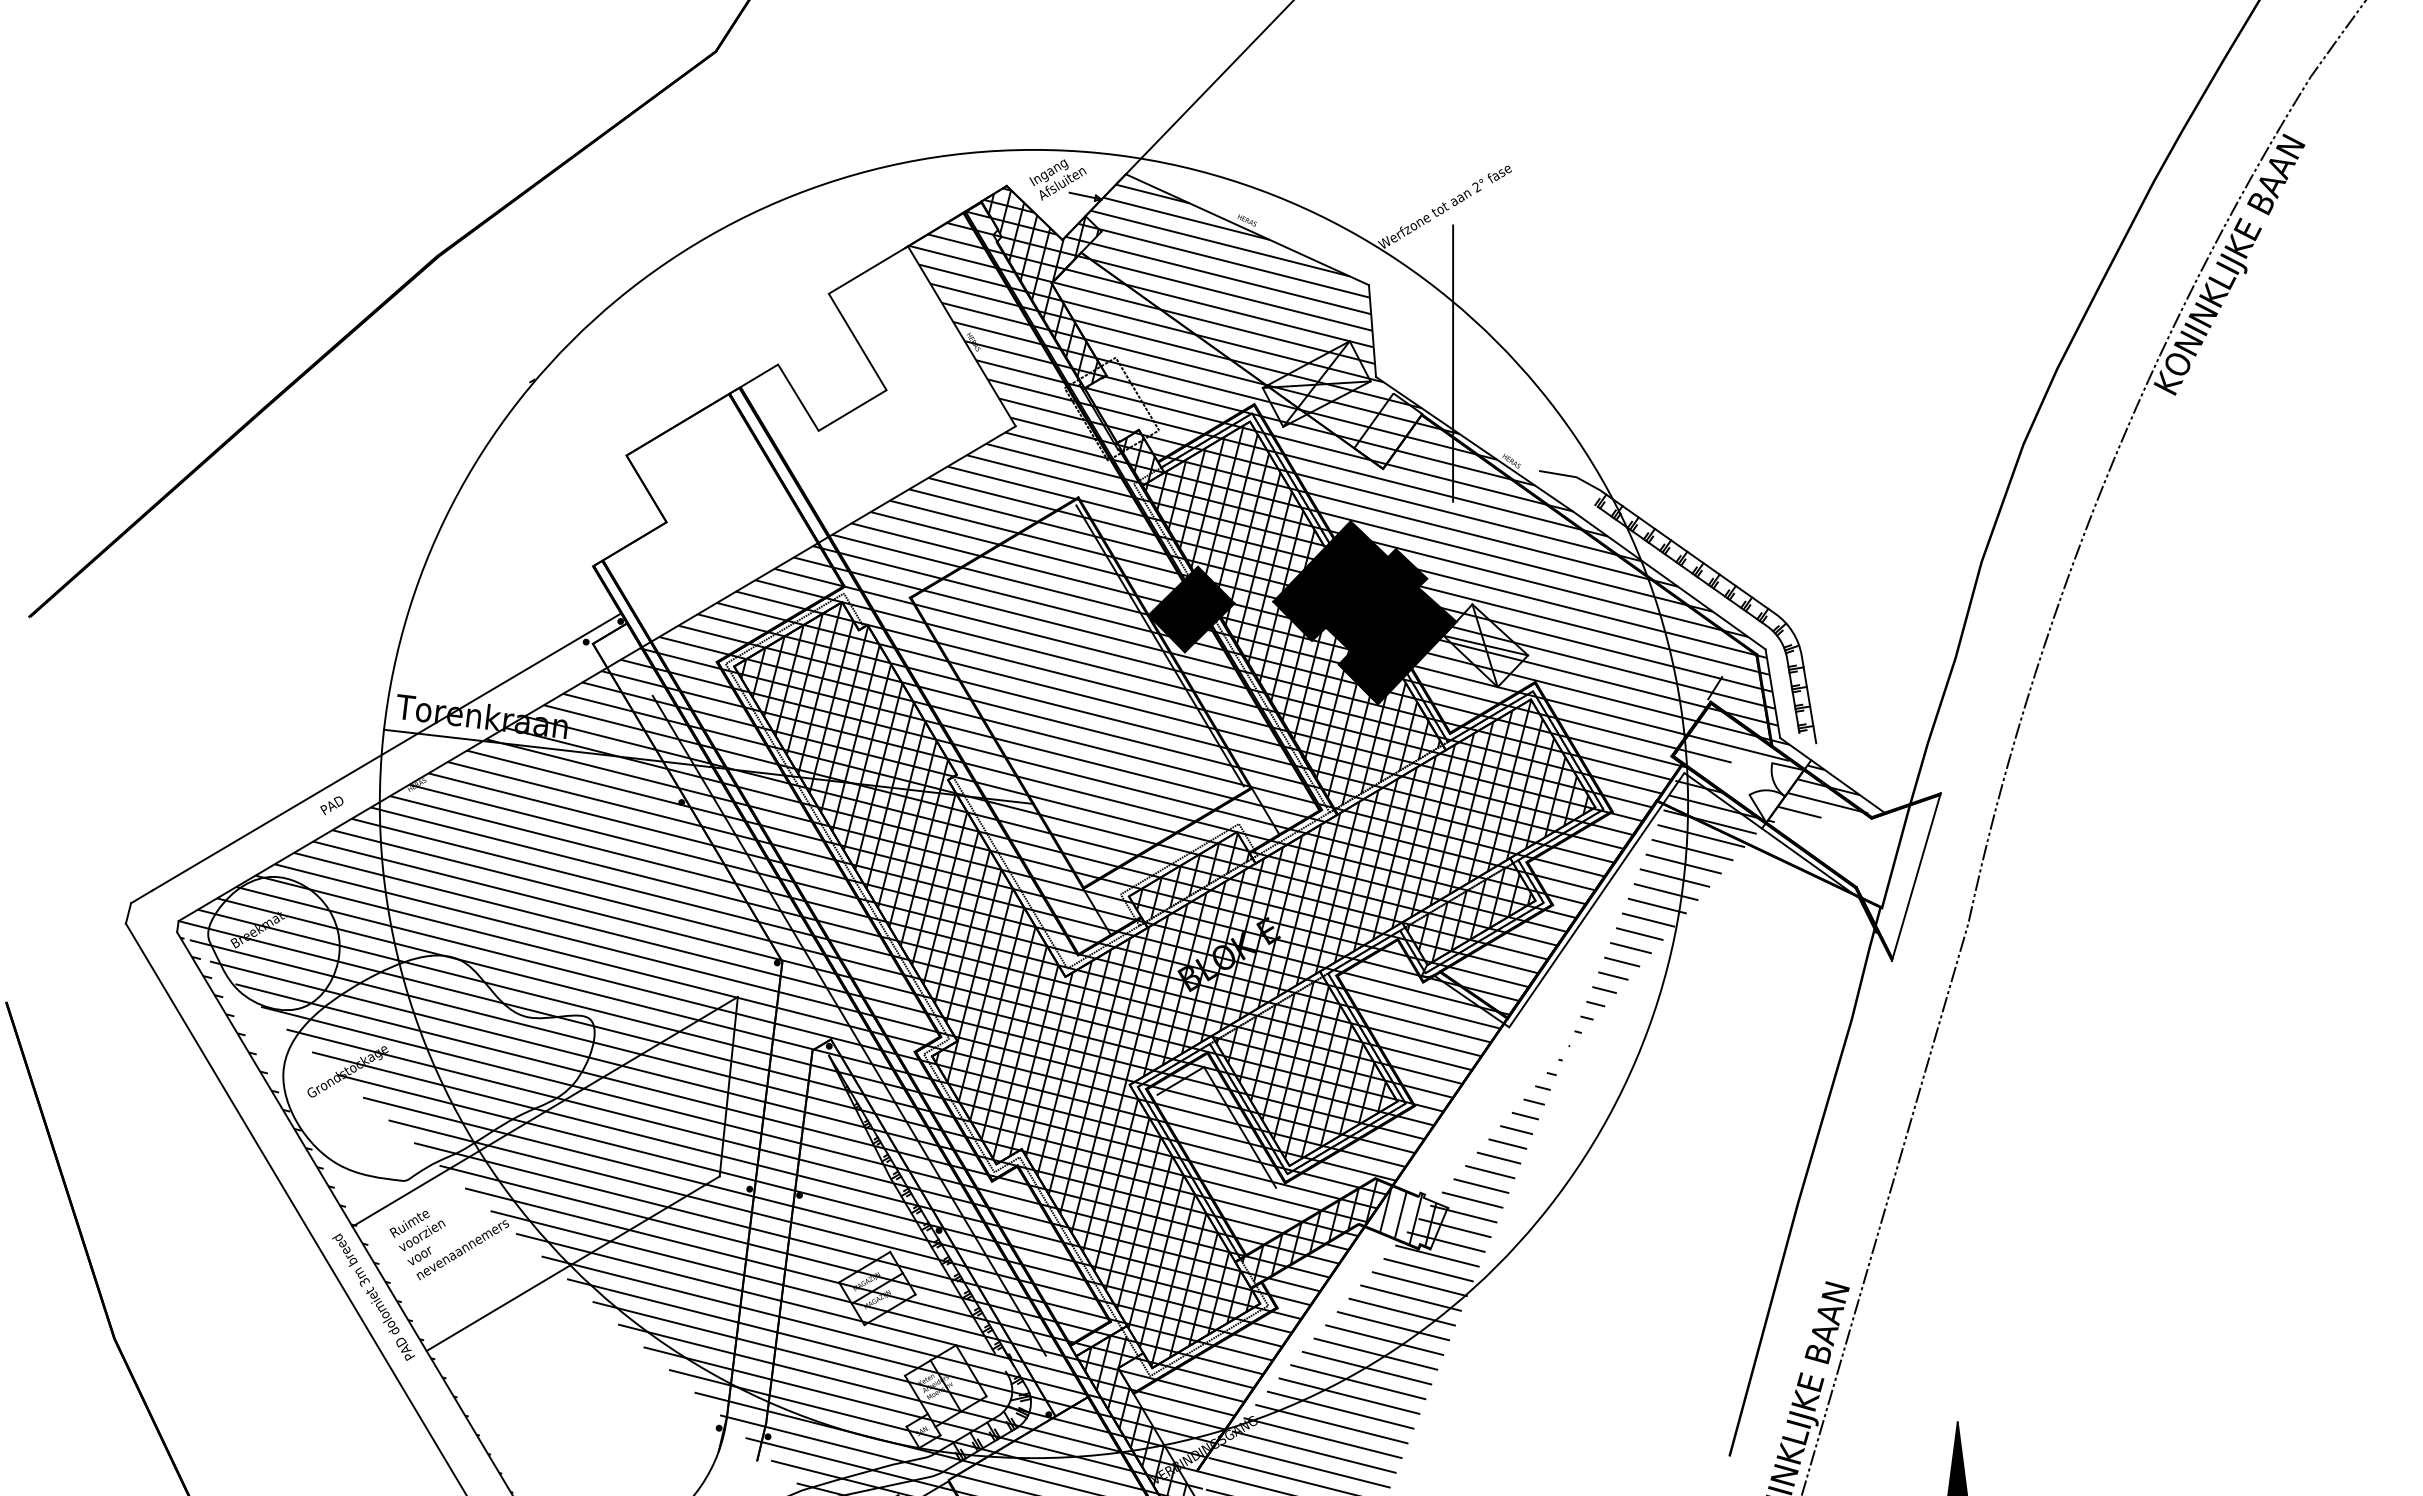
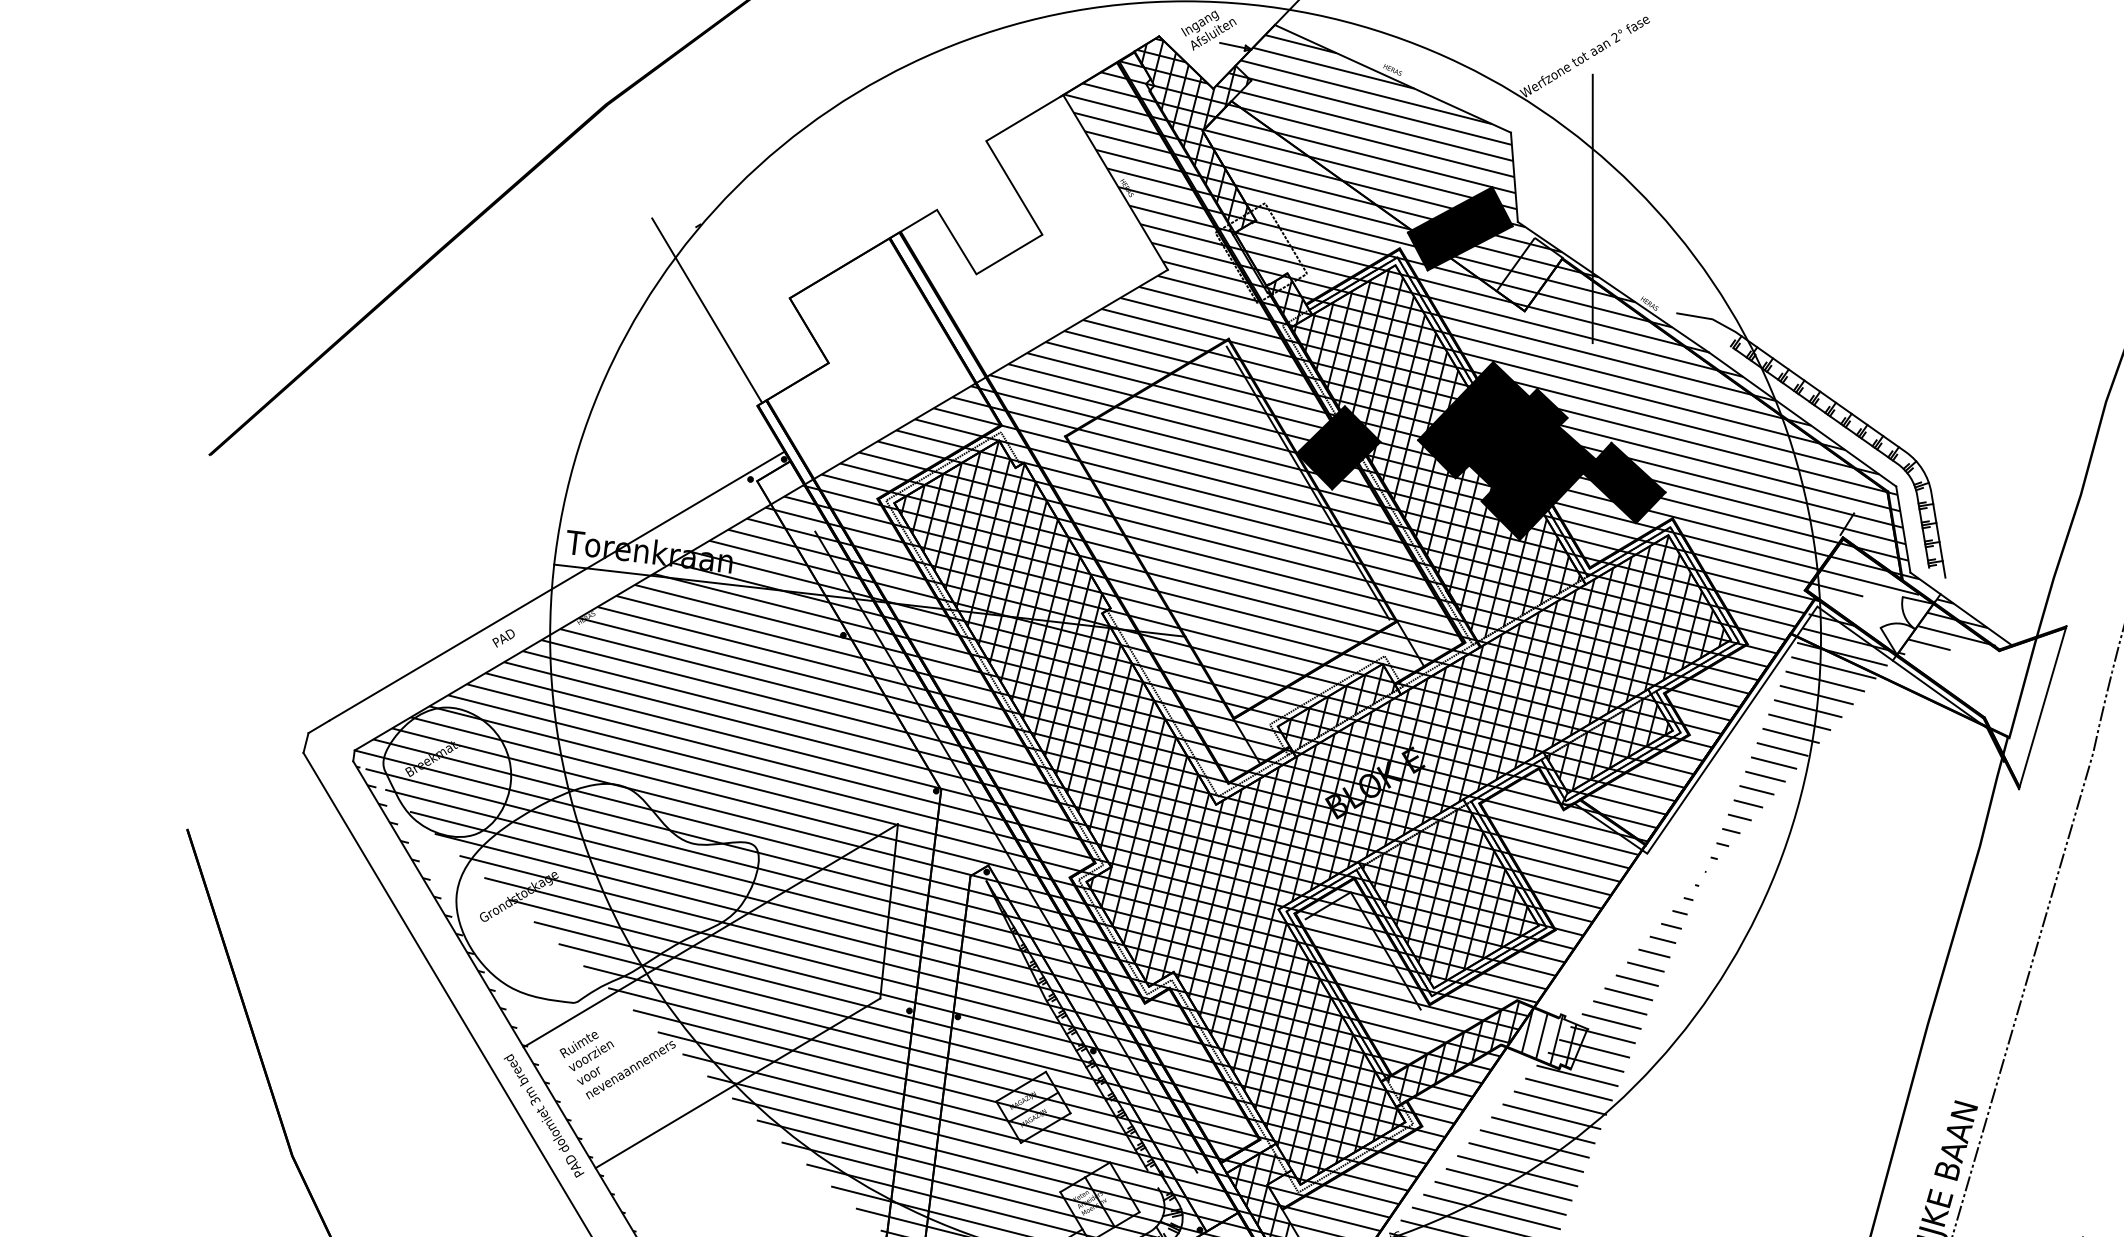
fill: (1316, 383) -> (1460, 228), added
line: (541, 468) -> (707, 310), added
fill: (1485, 645) -> (1624, 482), added

